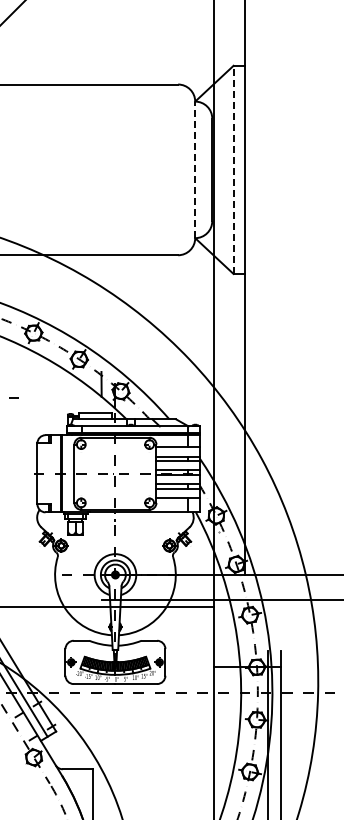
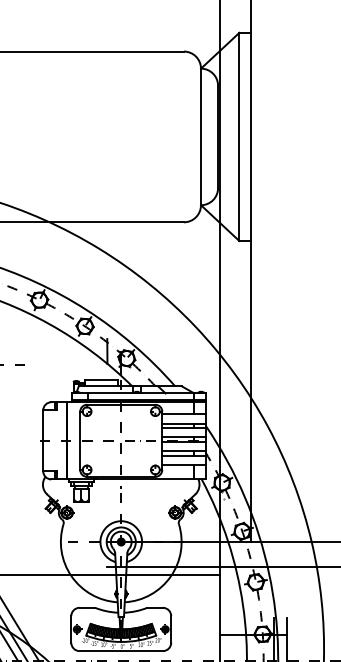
line: (195, 169) -> (201, 136), dashed -> solid
line: (233, 169) -> (239, 136), dashed -> solid

